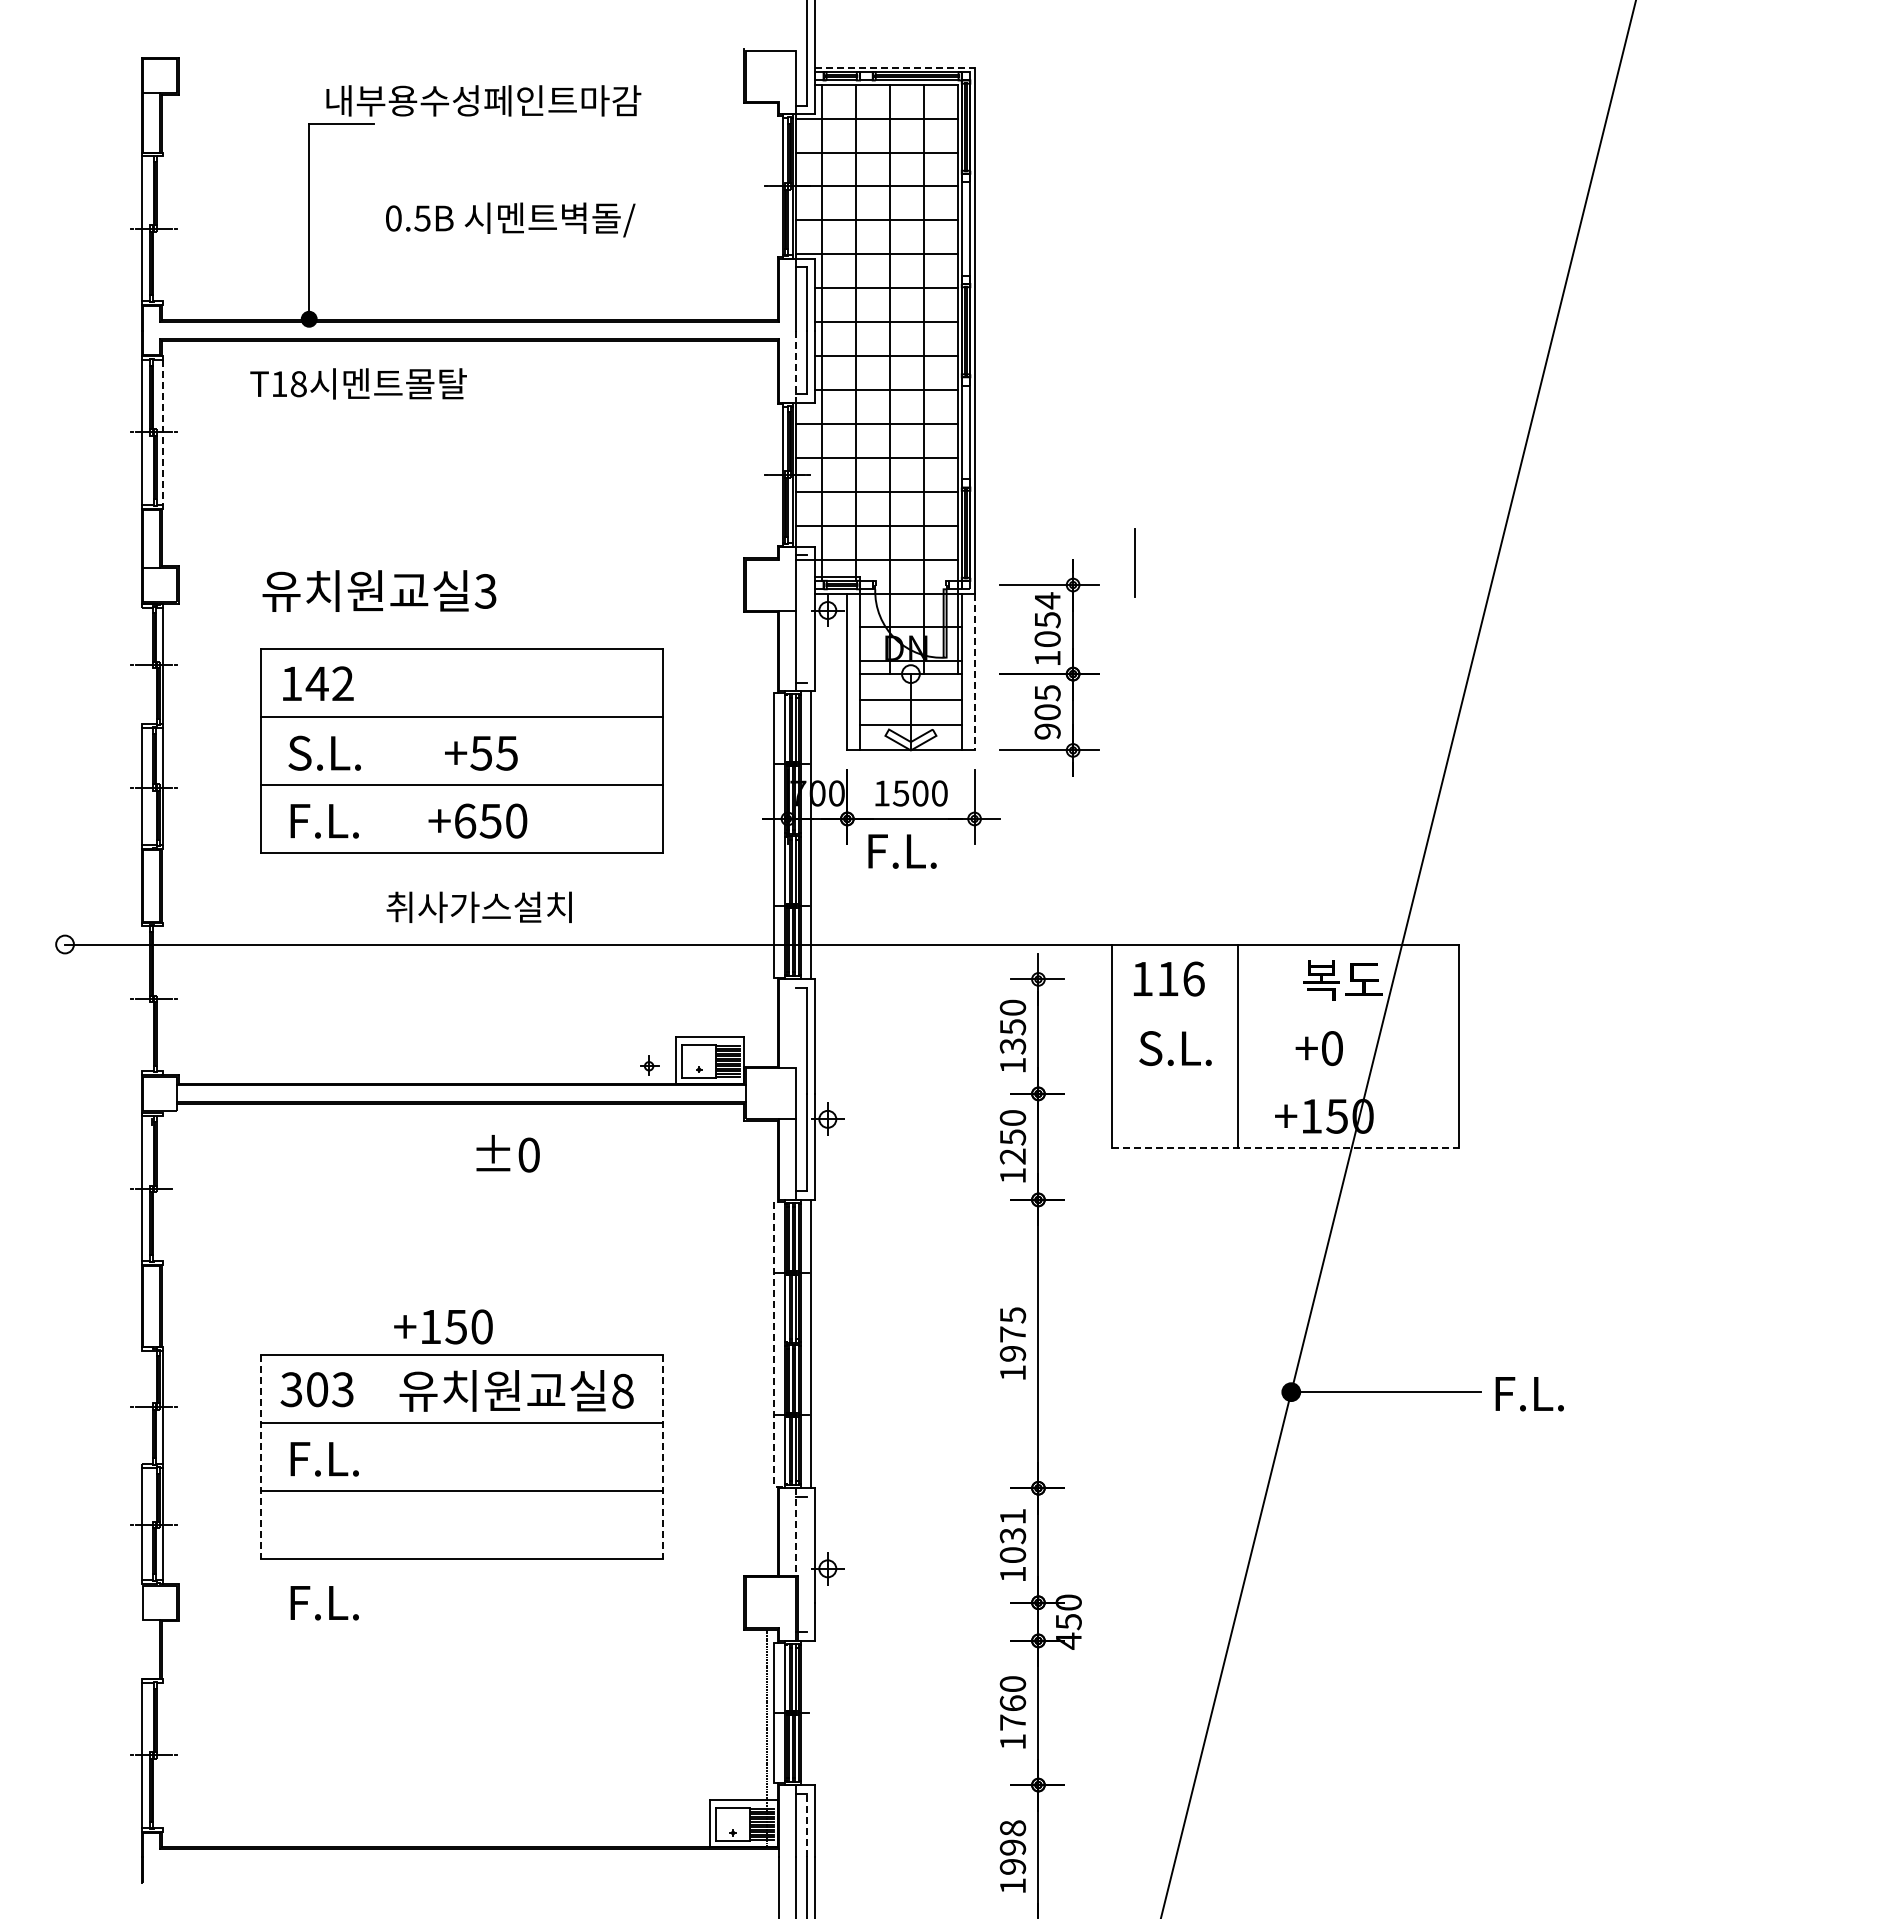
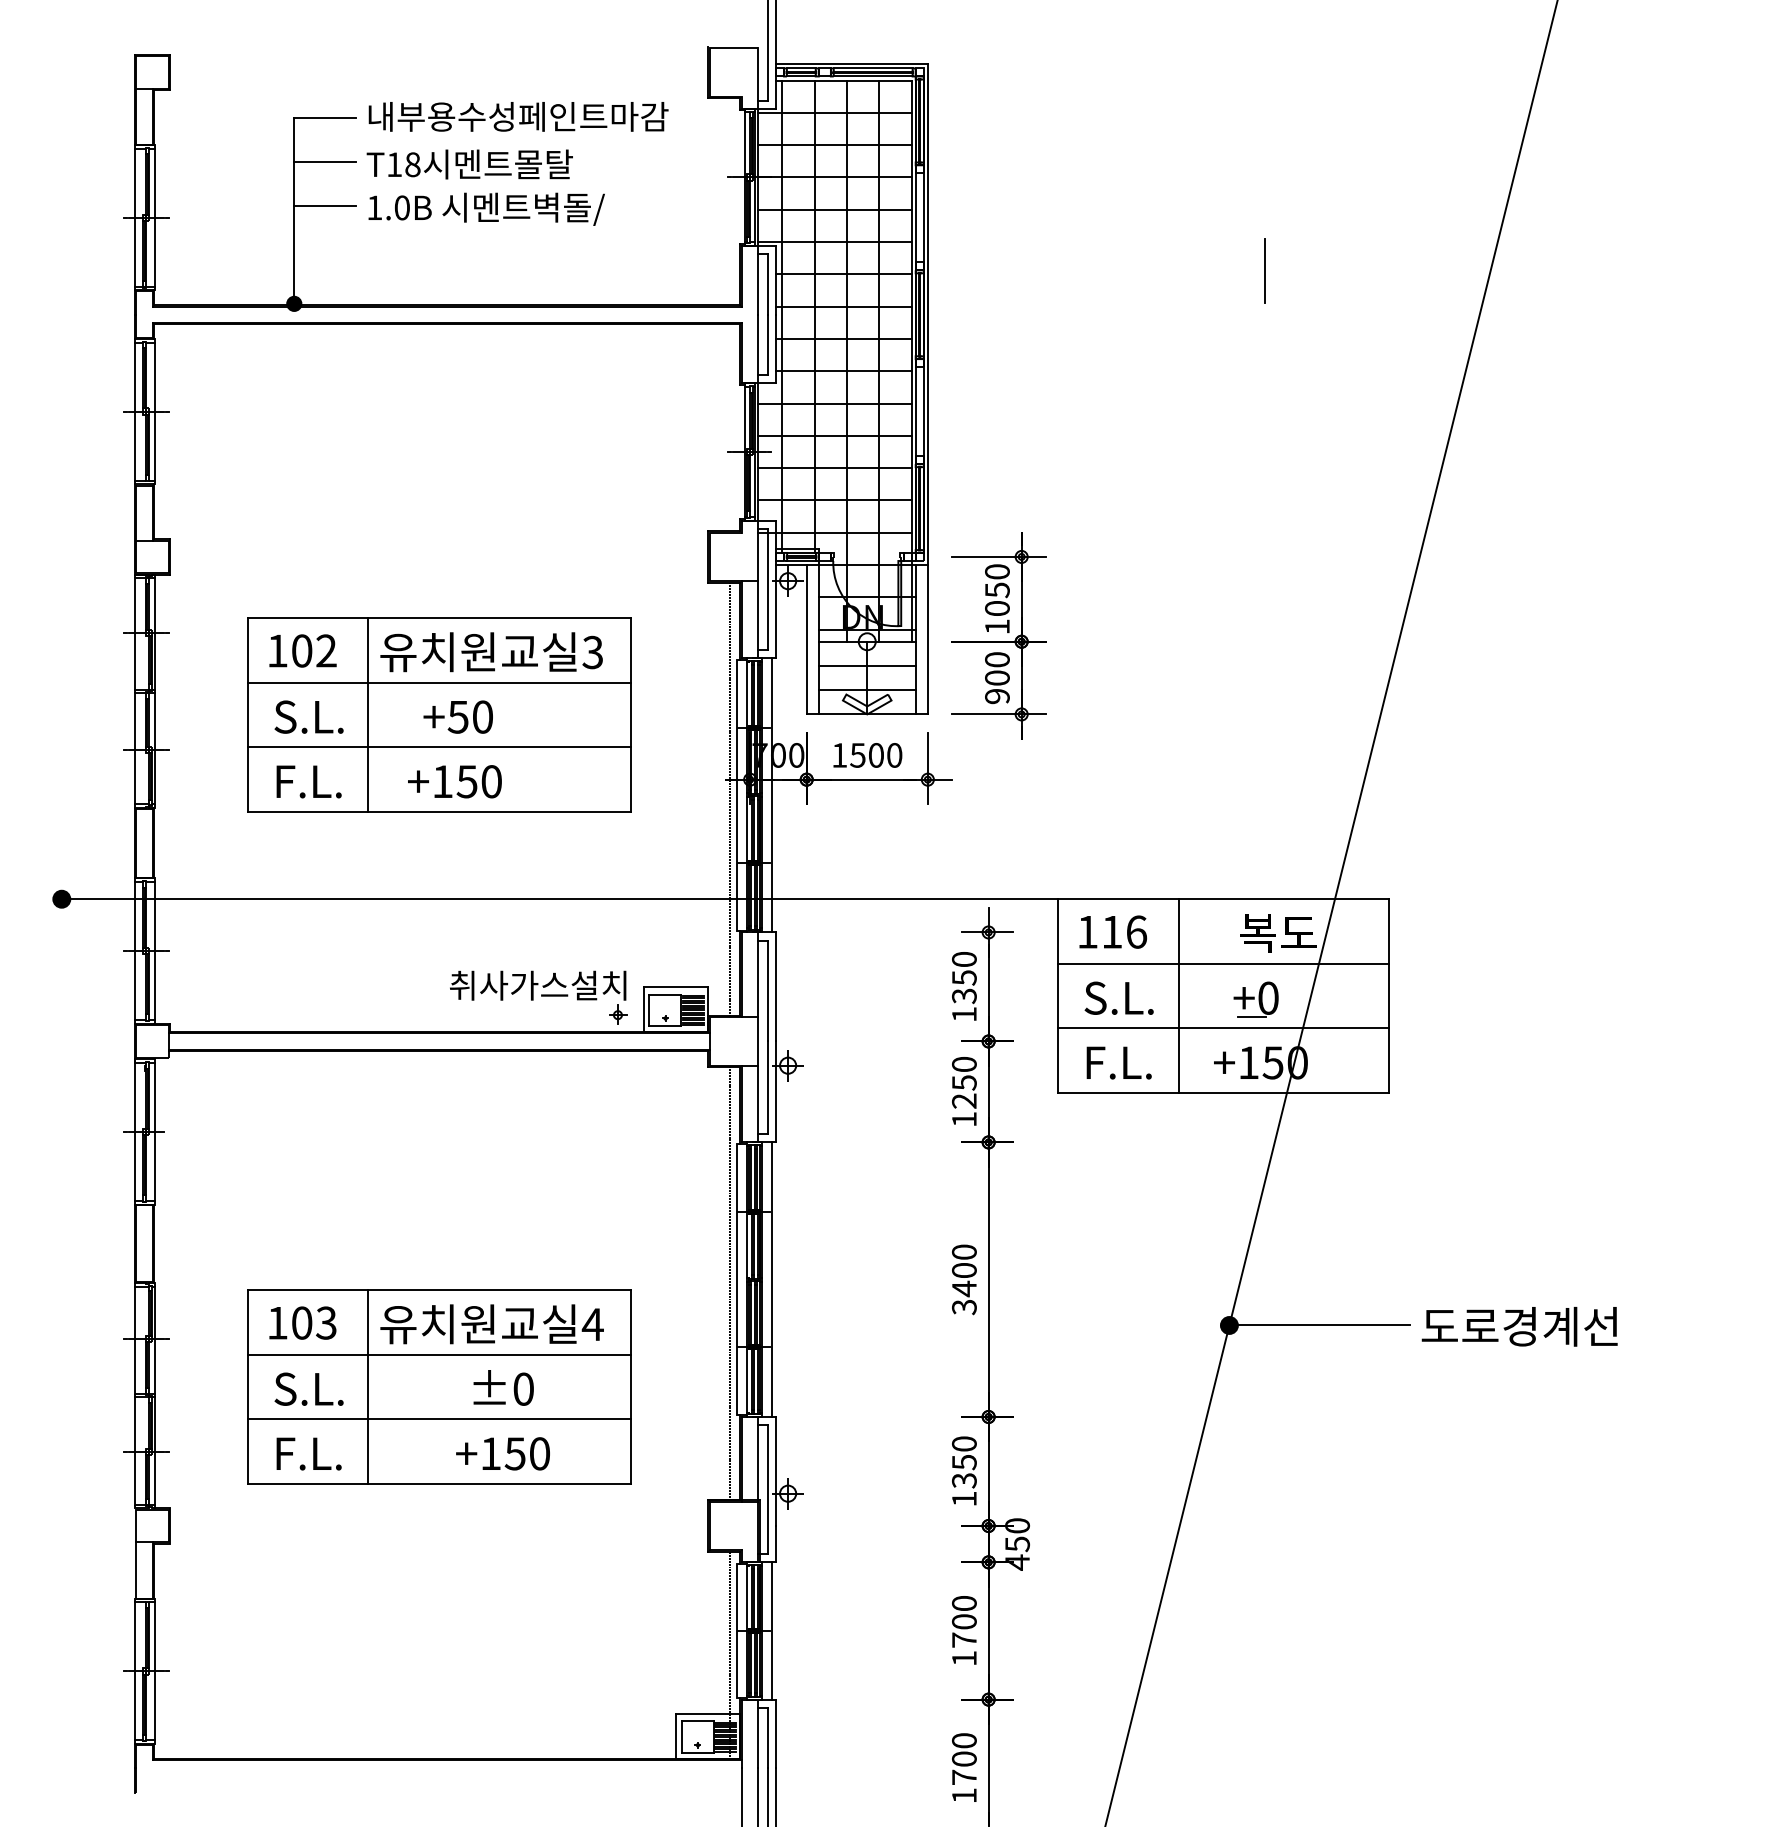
line: (894, 67) -> (851, 64), dashed -> solid
text: (483, 100) -> (518, 116), moved
line: (341, 170) -> (325, 162), added
line: (341, 216) -> (325, 206), added
text: (408, 218) -> (388, 207), 0.5B -> 1.0B
line: (162, 228) -> (154, 217), added
line: (796, 367) -> (758, 349), dashed -> solid
text: (358, 383) -> (469, 164), moved
line: (162, 432) -> (154, 411), dashed -> solid
line: (1134, 562) -> (1264, 270), moved
text: (379, 590) -> (491, 651), moved
text: (1047, 600) -> (997, 571), 1054 -> 1050
line: (806, 618) -> (767, 588), added
line: (141, 665) -> (134, 633), added
line: (974, 672) -> (927, 640), dashed -> solid
text: (316, 683) -> (301, 650), 142 -> 102
text: (1047, 693) -> (997, 660), 905 -> 900
line: (387, 750) -> (368, 714), added
text: (506, 752) -> (482, 716), +55 -> +50
text: (465, 820) -> (443, 781), +650 -> +150
line: (766, 839) -> (729, 799), added
text: (902, 851) -> (1119, 1062), moved
text: (478, 906) -> (537, 984), moved
fill: (64, 944) -> (61, 899), added
line: (141, 998) -> (134, 950), added
line: (162, 998) -> (154, 950), added
line: (1285, 1012) -> (1223, 963), added
line: (796, 1023) -> (758, 974), added
line: (1314, 1068) -> (1251, 1017), added
line: (1285, 1080) -> (1223, 1028), added
line: (1285, 1148) -> (1223, 1093), dashed -> solid
text: (507, 1153) -> (503, 1387), moved
line: (162, 1188) -> (154, 1131), added
text: (443, 1326) -> (503, 1453), moved
line: (774, 1344) -> (737, 1280), dashed -> solid
text: (1012, 1344) -> (963, 1280), 1975 -> 3400
line: (766, 1348) -> (729, 1283), added
text: (291, 1389) -> (277, 1322), 303 -> 103
text: (622, 1390) -> (592, 1323), 8 -> 4
text: (1595, 1393) -> (1519, 1326), F.L. -> 도로경계선
line: (141, 1407) -> (134, 1340), added
line: (261, 1456) -> (248, 1386), dashed -> solid
line: (387, 1456) -> (368, 1386), added
line: (663, 1456) -> (631, 1386), dashed -> solid
text: (324, 1458) -> (308, 1388), F.L. -> S.L.
line: (796, 1532) -> (758, 1459), dashed -> solid
text: (1012, 1535) -> (963, 1461), 1031 -> 1350
line: (806, 1564) -> (767, 1489), added
text: (324, 1603) -> (308, 1454), moved
line: (143, 1649) -> (136, 1570), added
text: (1012, 1703) -> (963, 1621), 1760 -> 1700
line: (810, 1712) -> (771, 1630), added
line: (162, 1754) -> (154, 1670), added
line: (806, 1825) -> (767, 1738), dashed -> solid
text: (1012, 1847) -> (963, 1759), 1998 -> 1700

